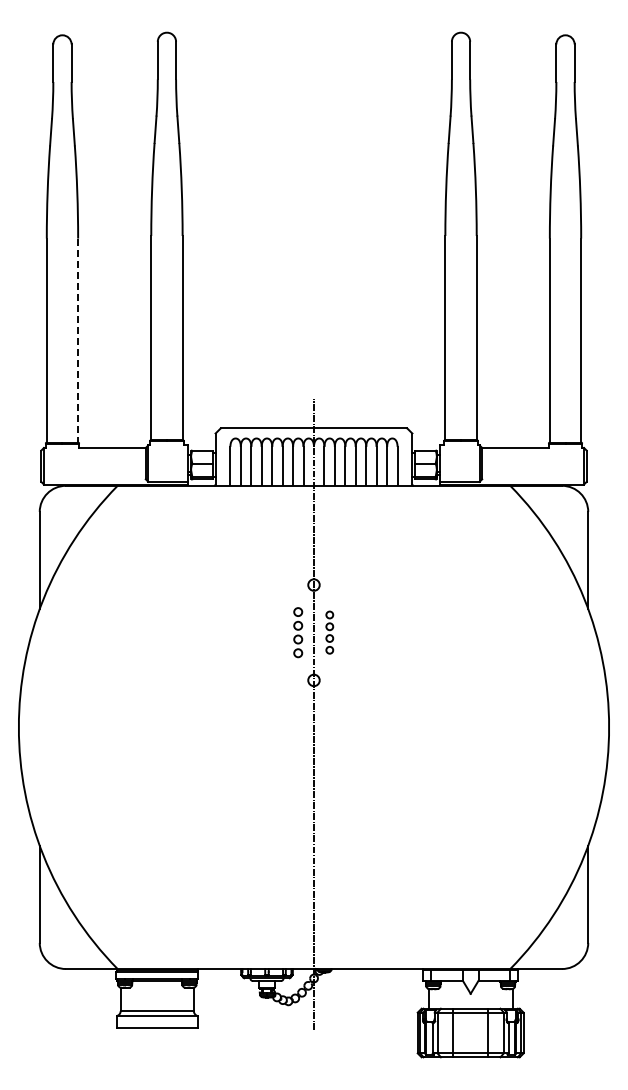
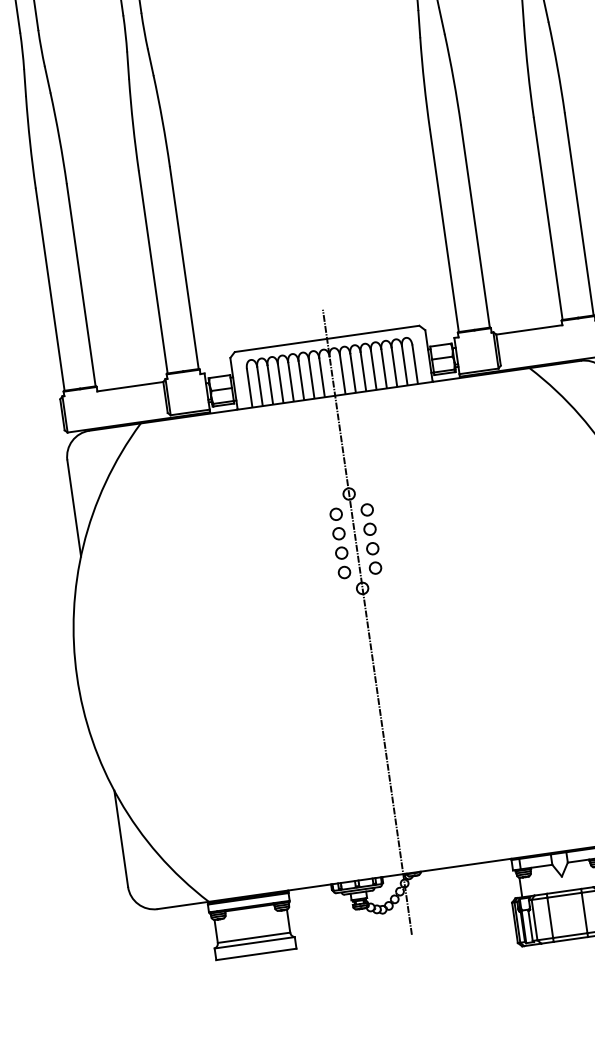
line: (78, 341) -> (81, 286), dashed -> solid
part: (297, 632) -> (339, 543), size x1.43
part: (329, 632) -> (371, 538), size x1.67

